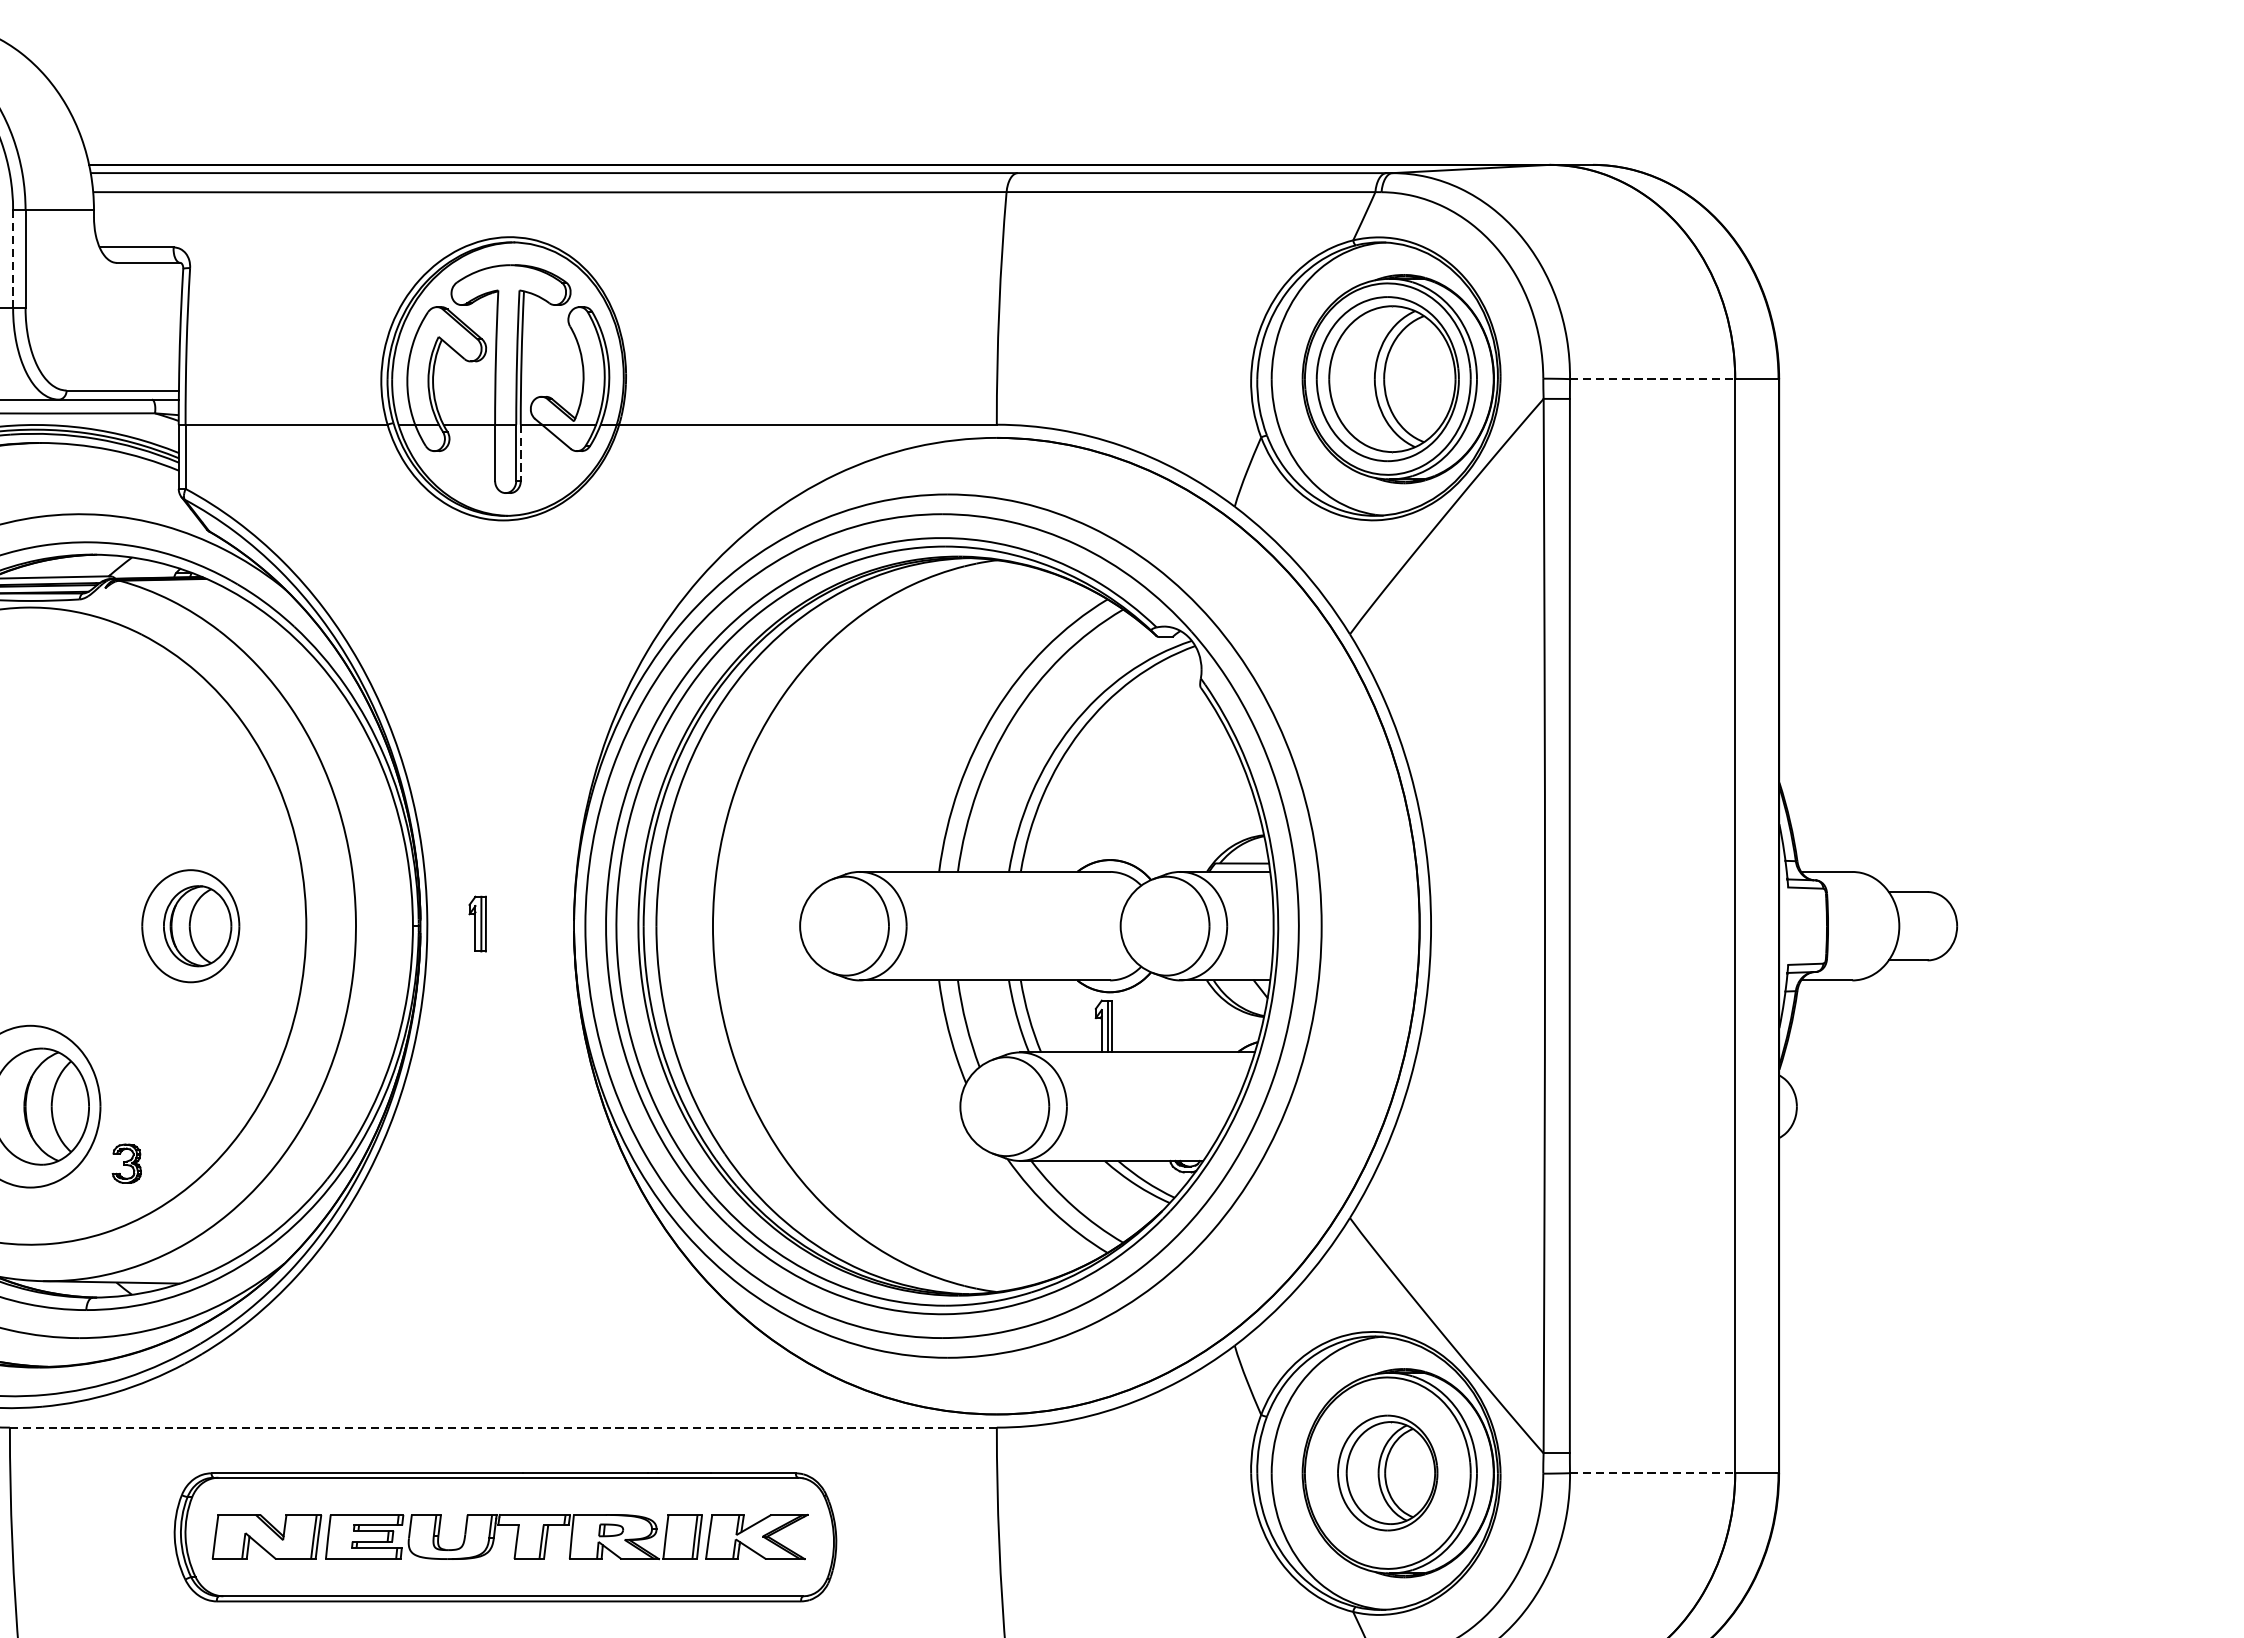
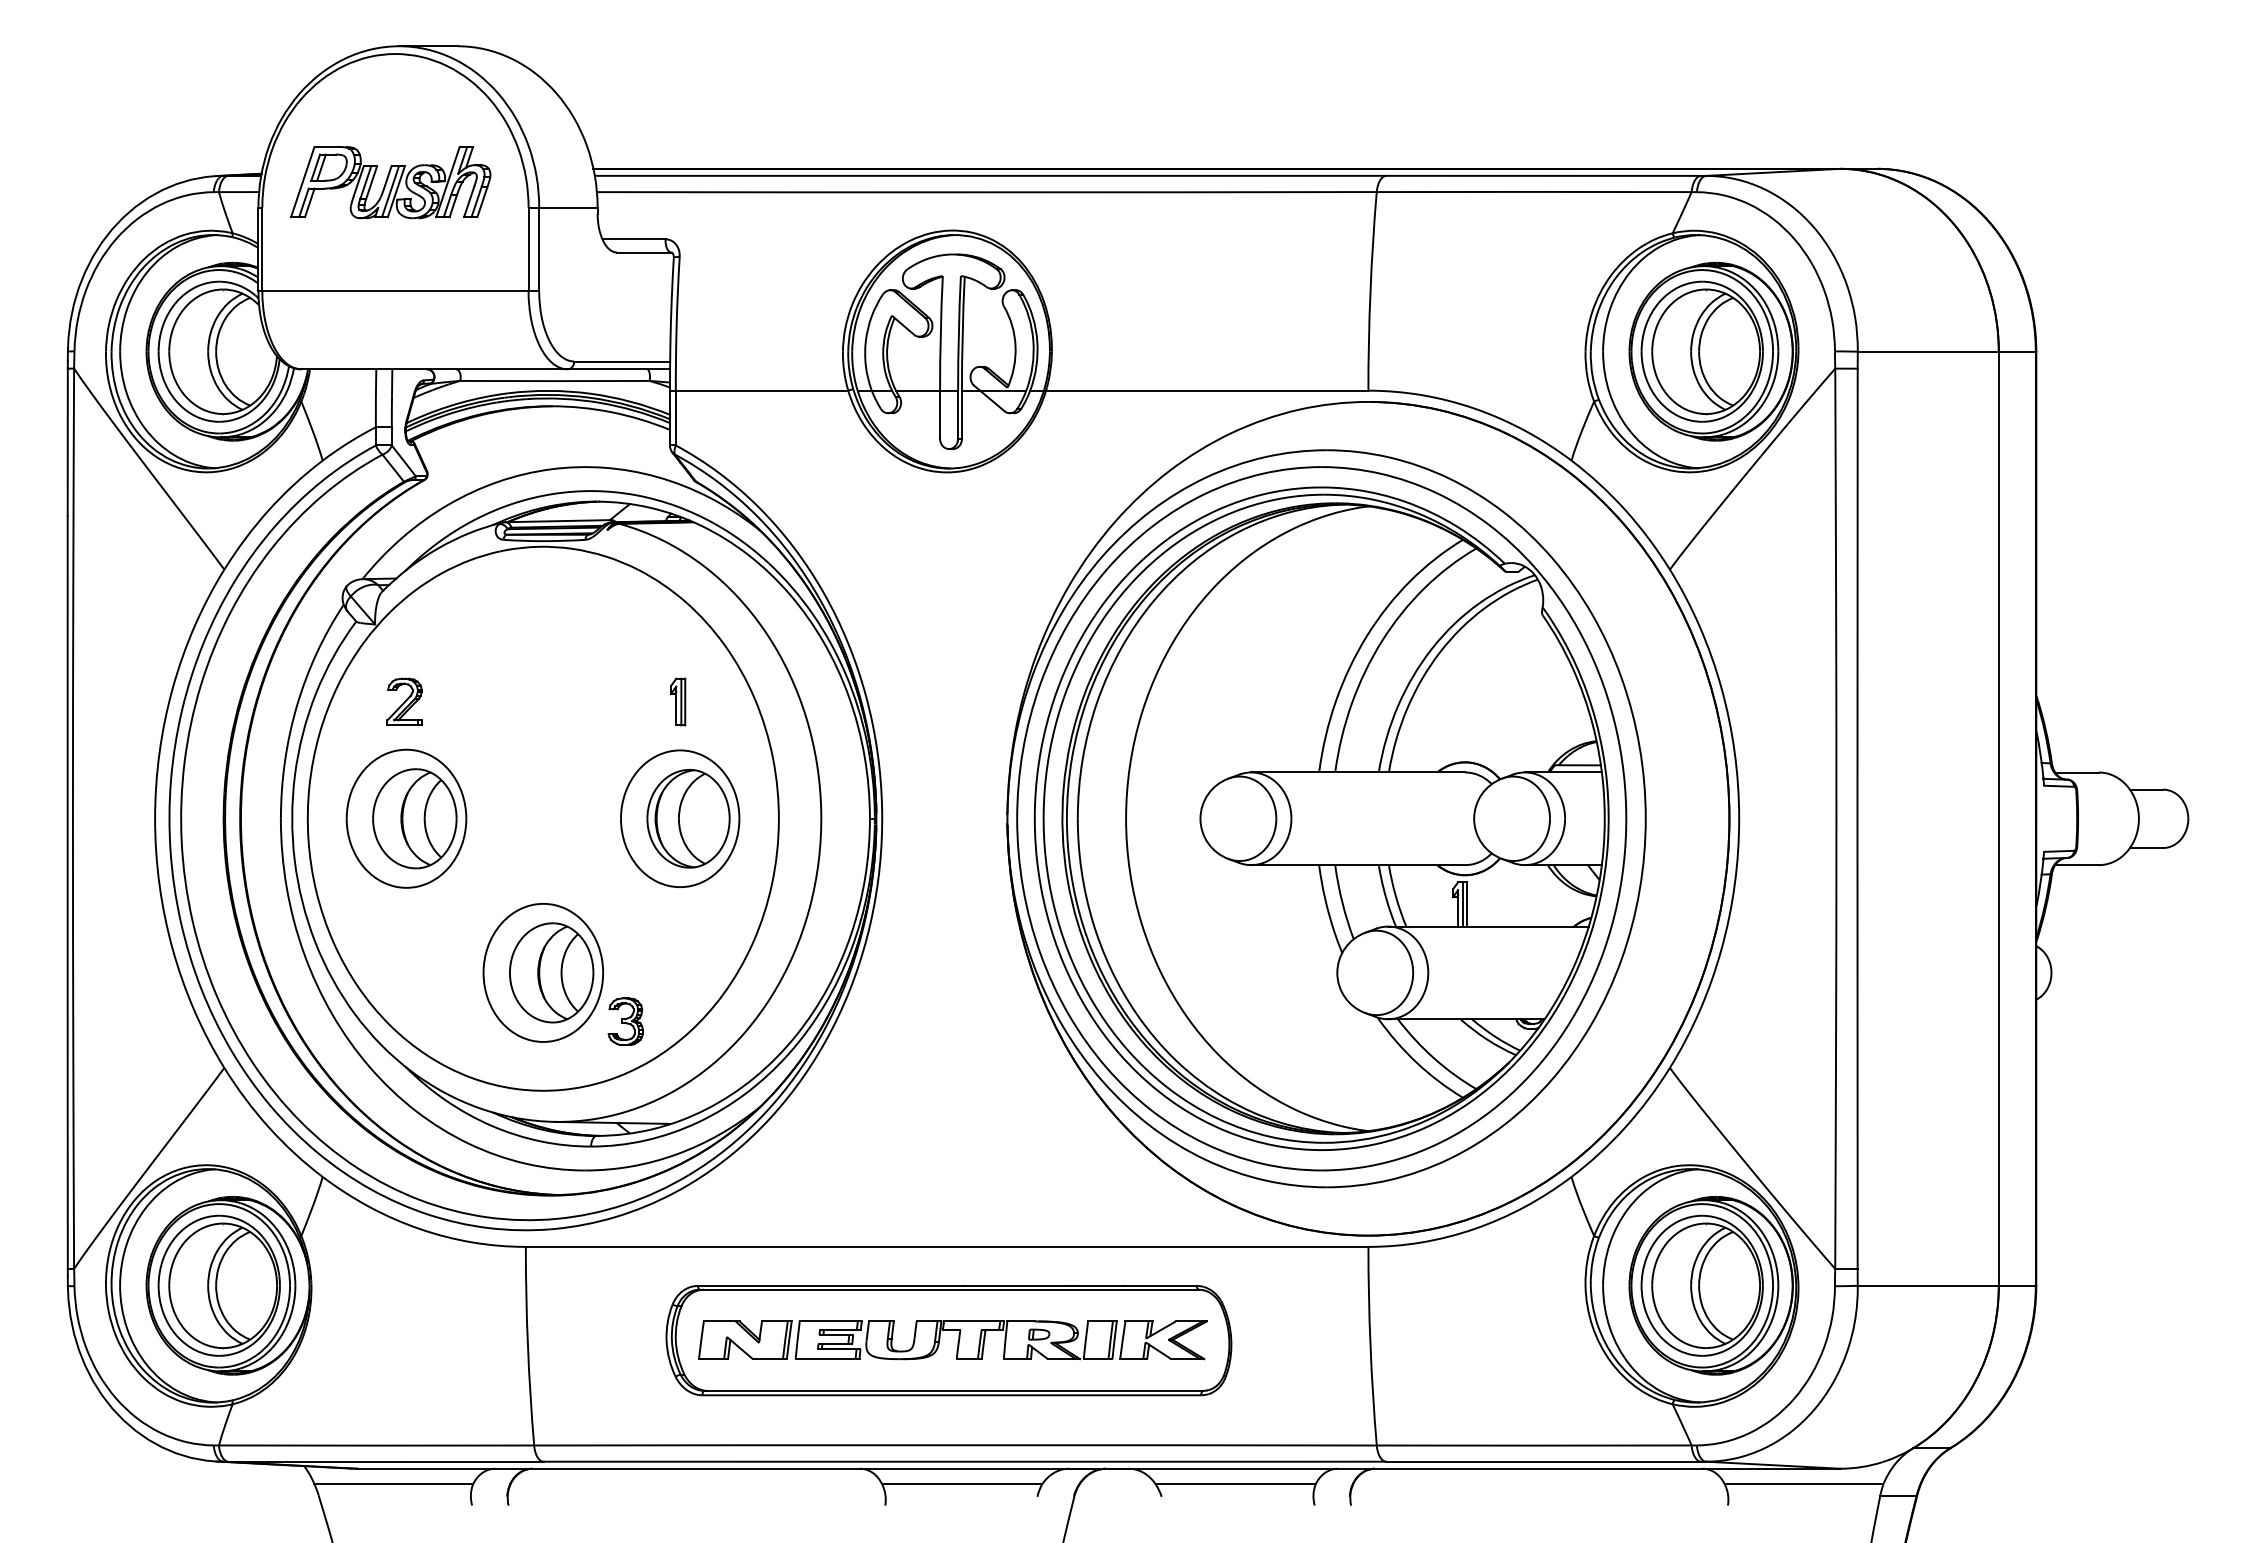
line: (13, 259) -> (528, 249), dashed -> solid
line: (1652, 378) -> (1928, 351), dashed -> solid
line: (521, 452) -> (962, 414), dashed -> solid
part: (478, 923) -> (678, 701), moved
part: (191, 925) -> (680, 818), size x1.43
part: (126, 1163) -> (625, 1021), size x1.43
line: (503, 1427) -> (947, 1246), dashed -> solid
part: (1386, 1472) -> (1701, 1285), size x1.43
line: (1652, 1472) -> (1928, 1285), dashed -> solid

